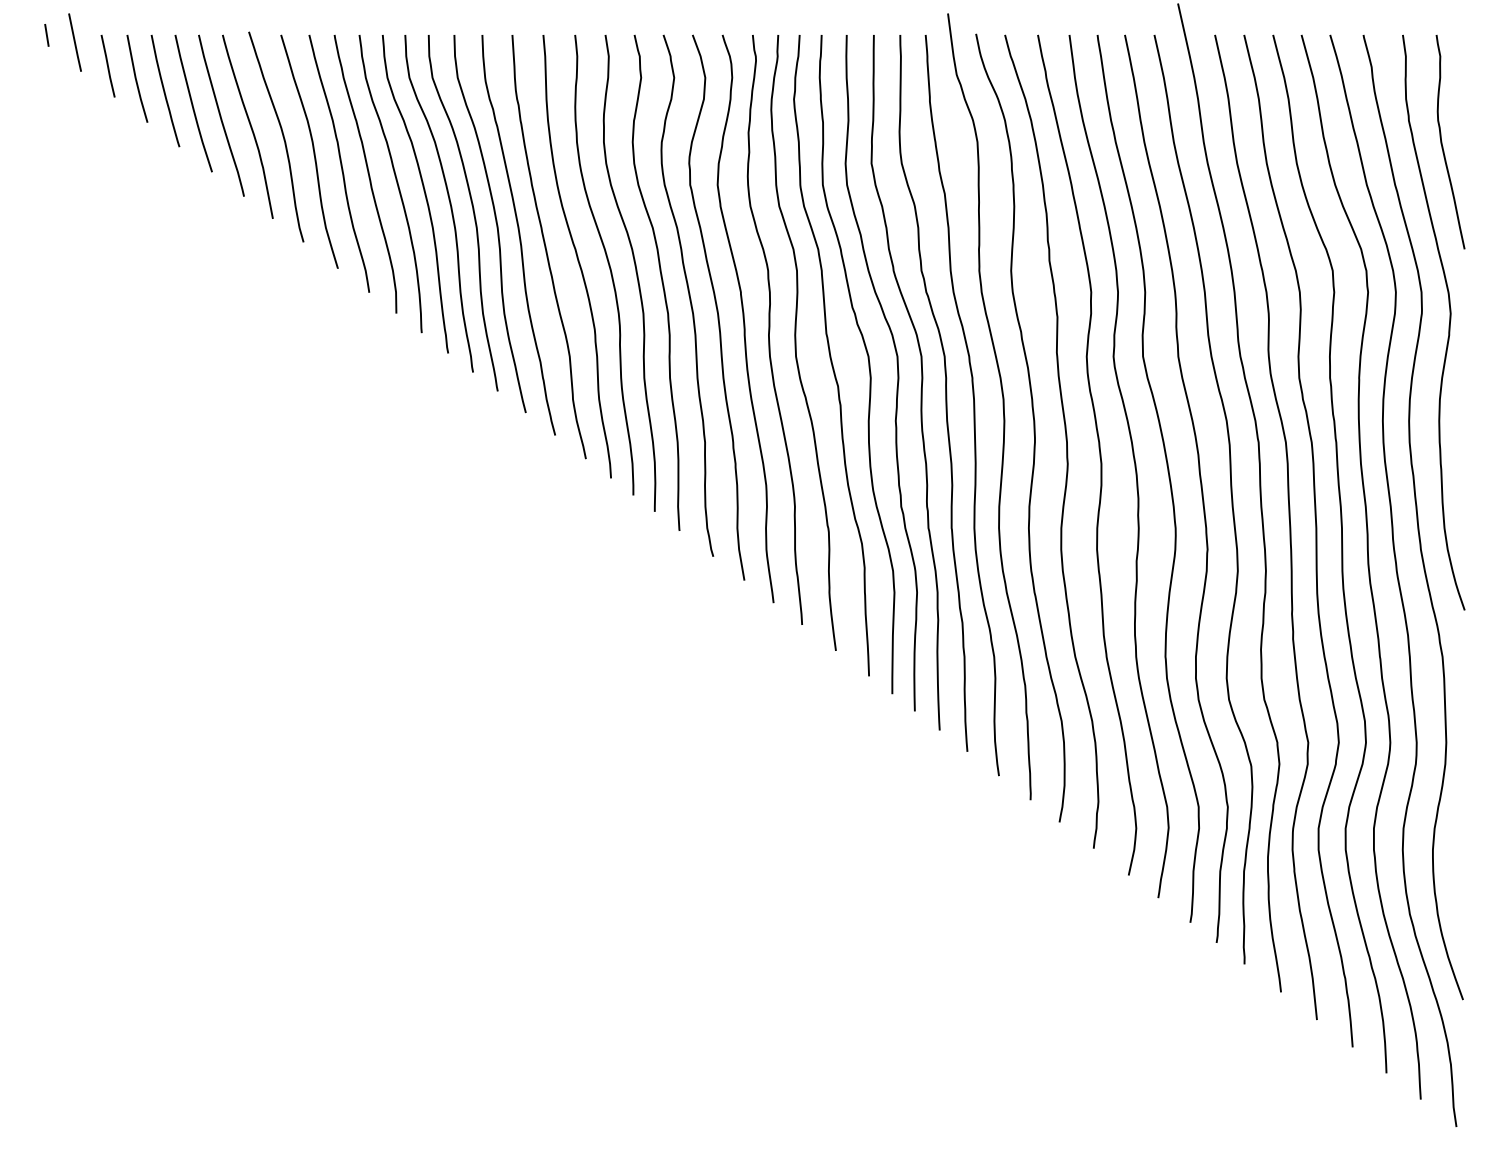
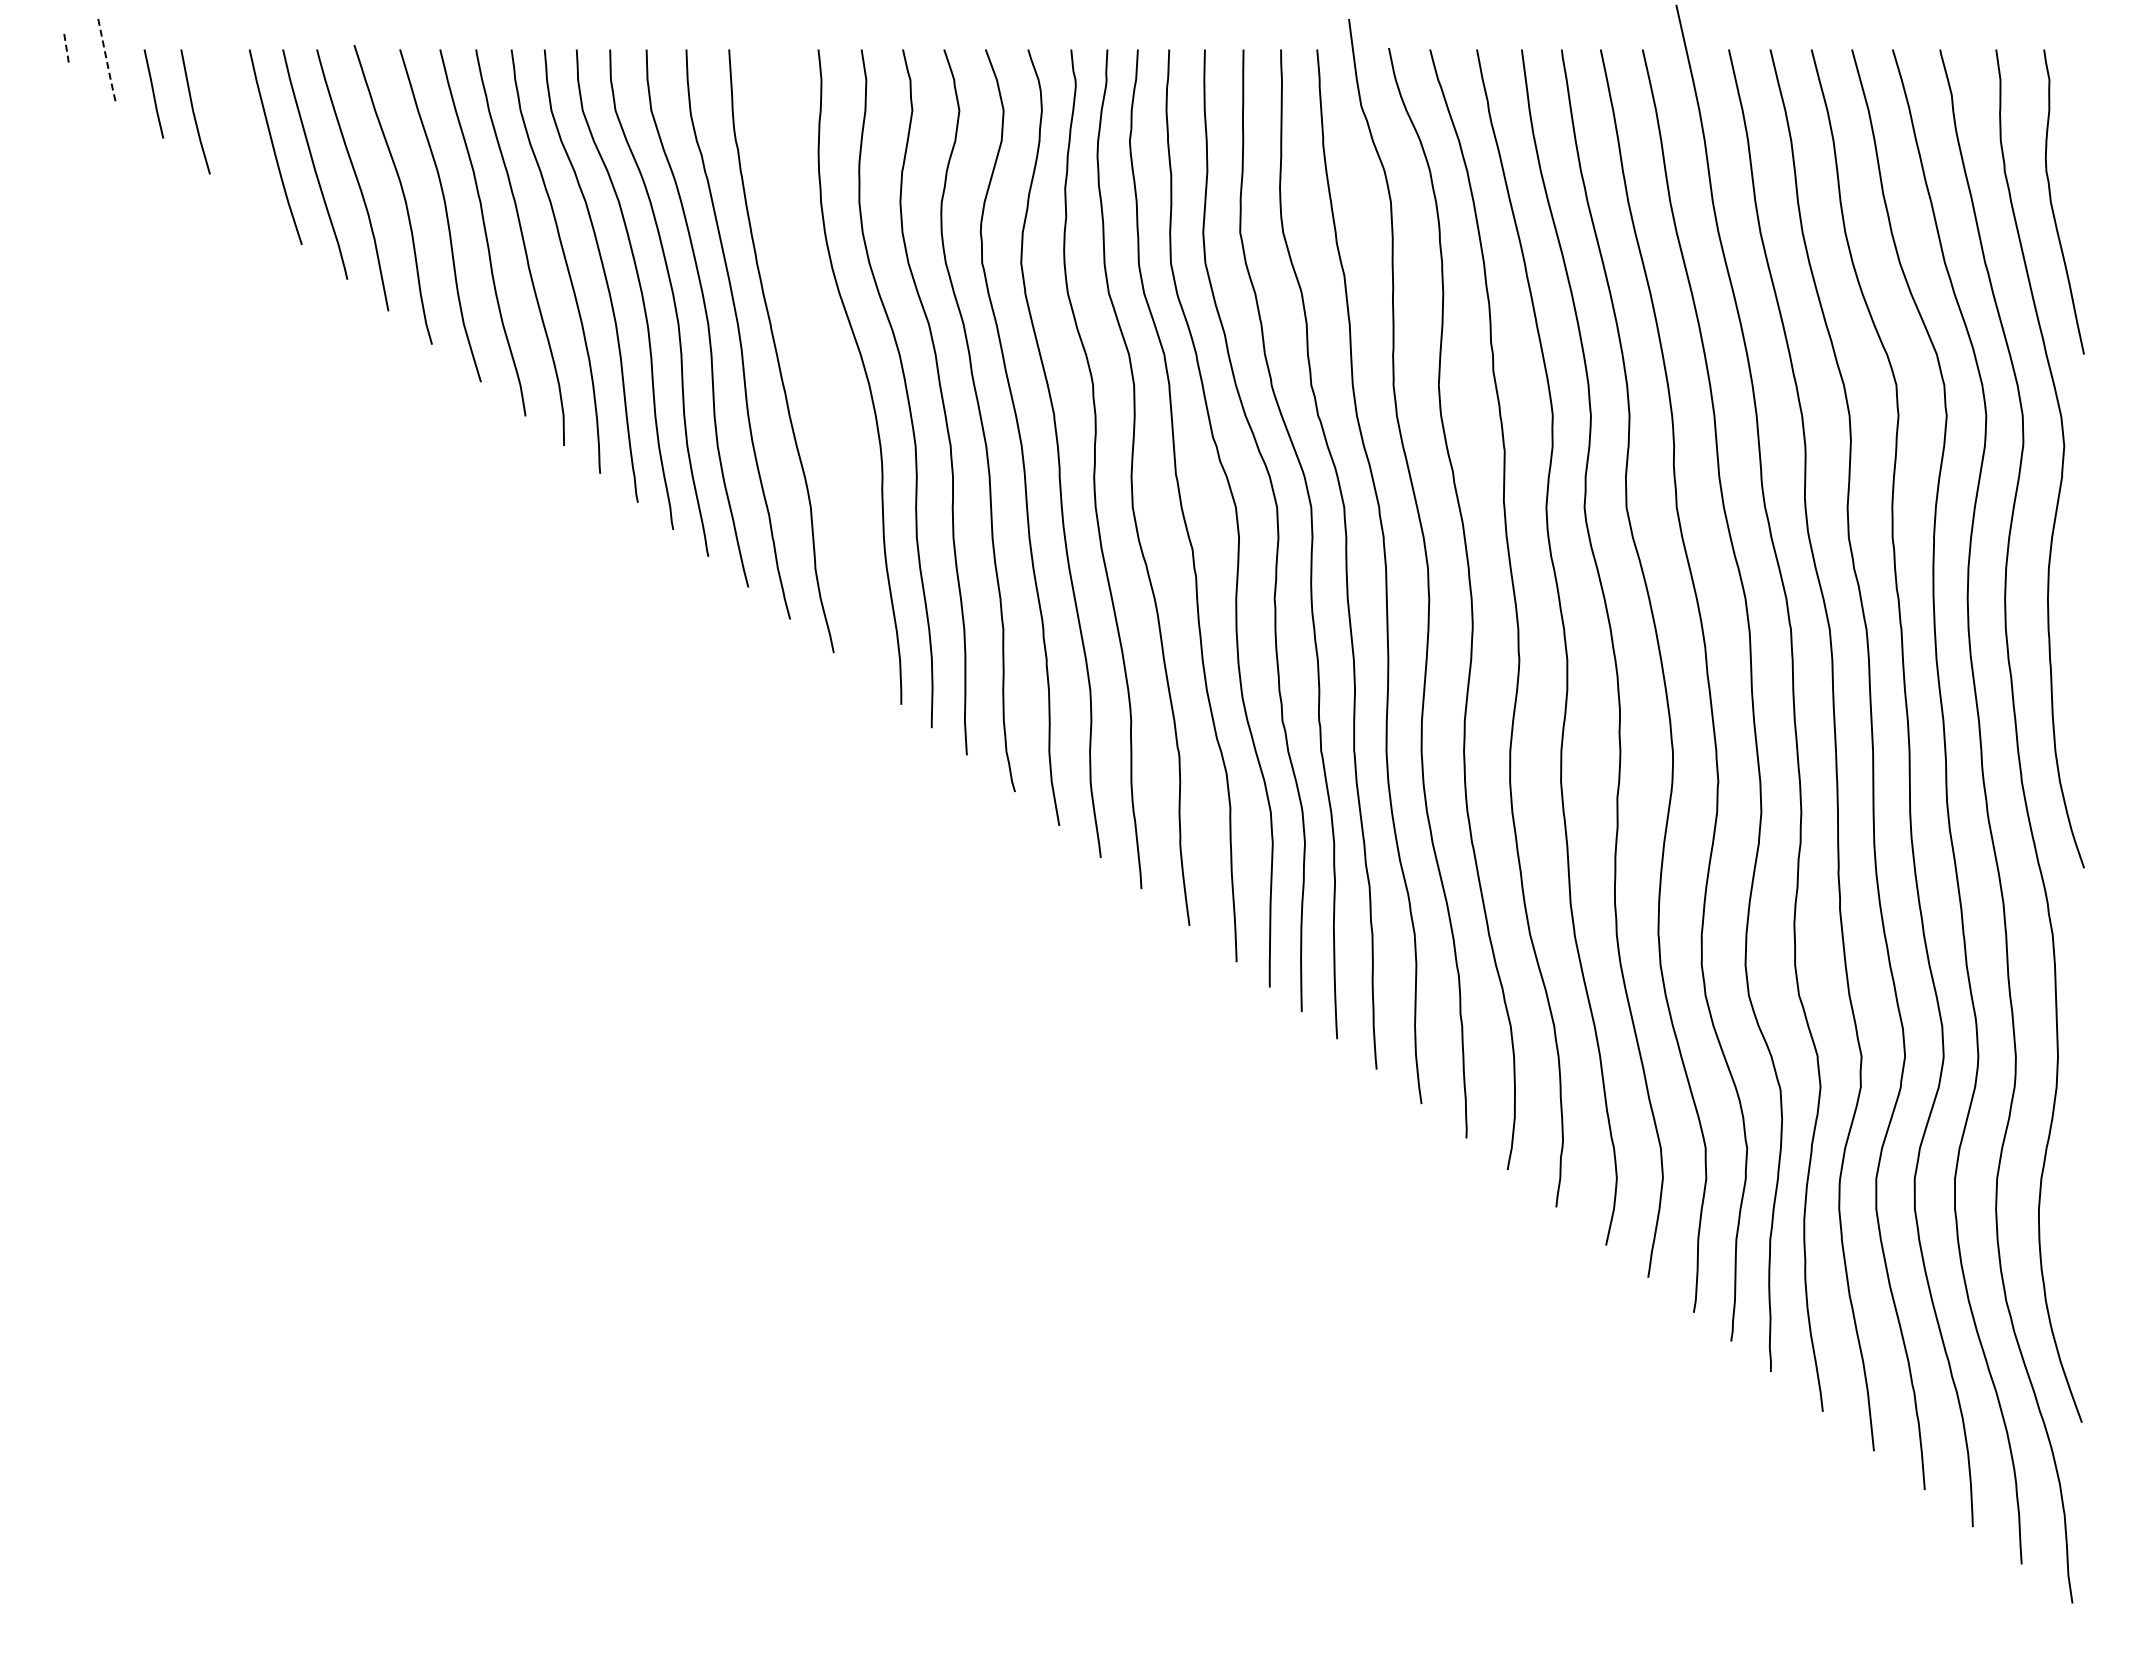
line: (46, 35) -> (66, 50), solid -> dashed
line: (75, 43) -> (107, 61), solid -> dashed
curve: (164, 91) -> (234, 129), removed
curve: (577, 256) -> (821, 364), removed

